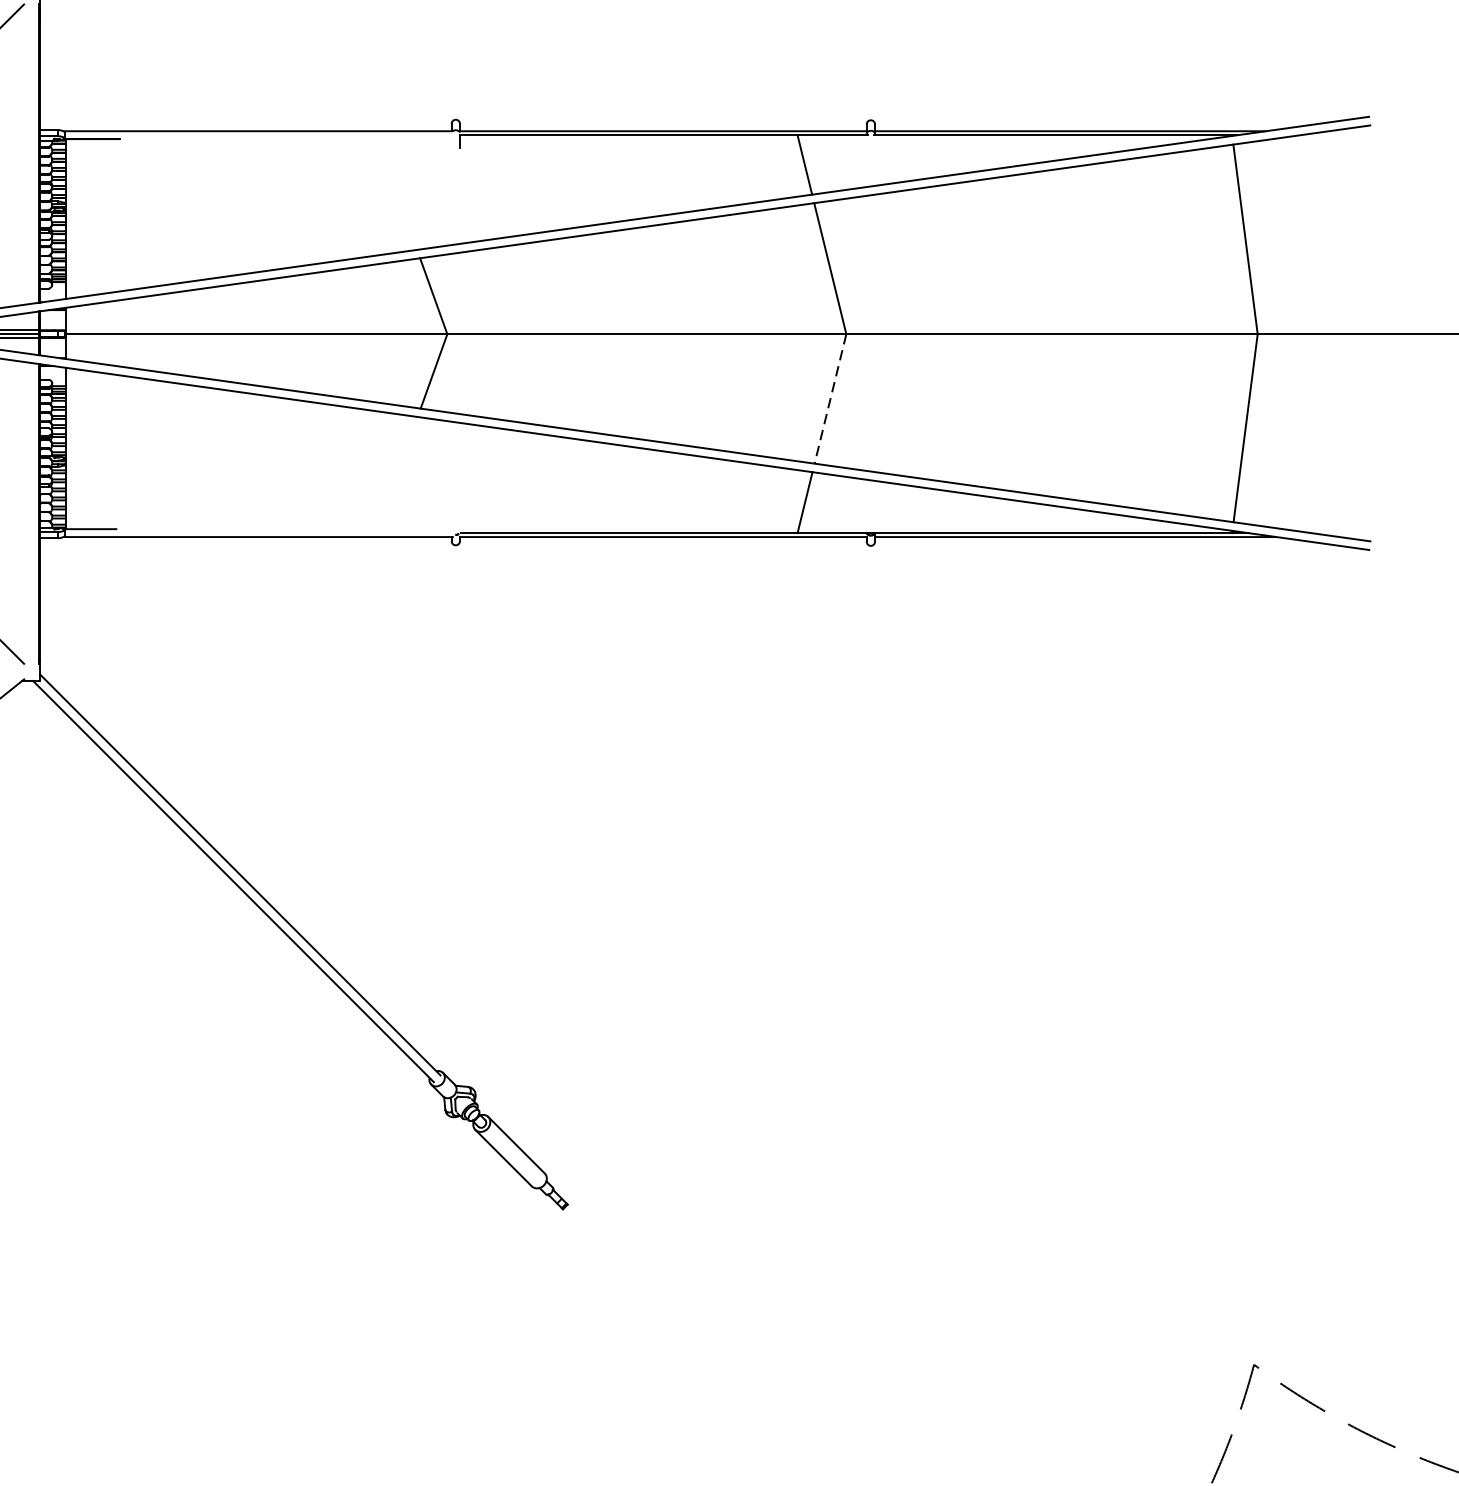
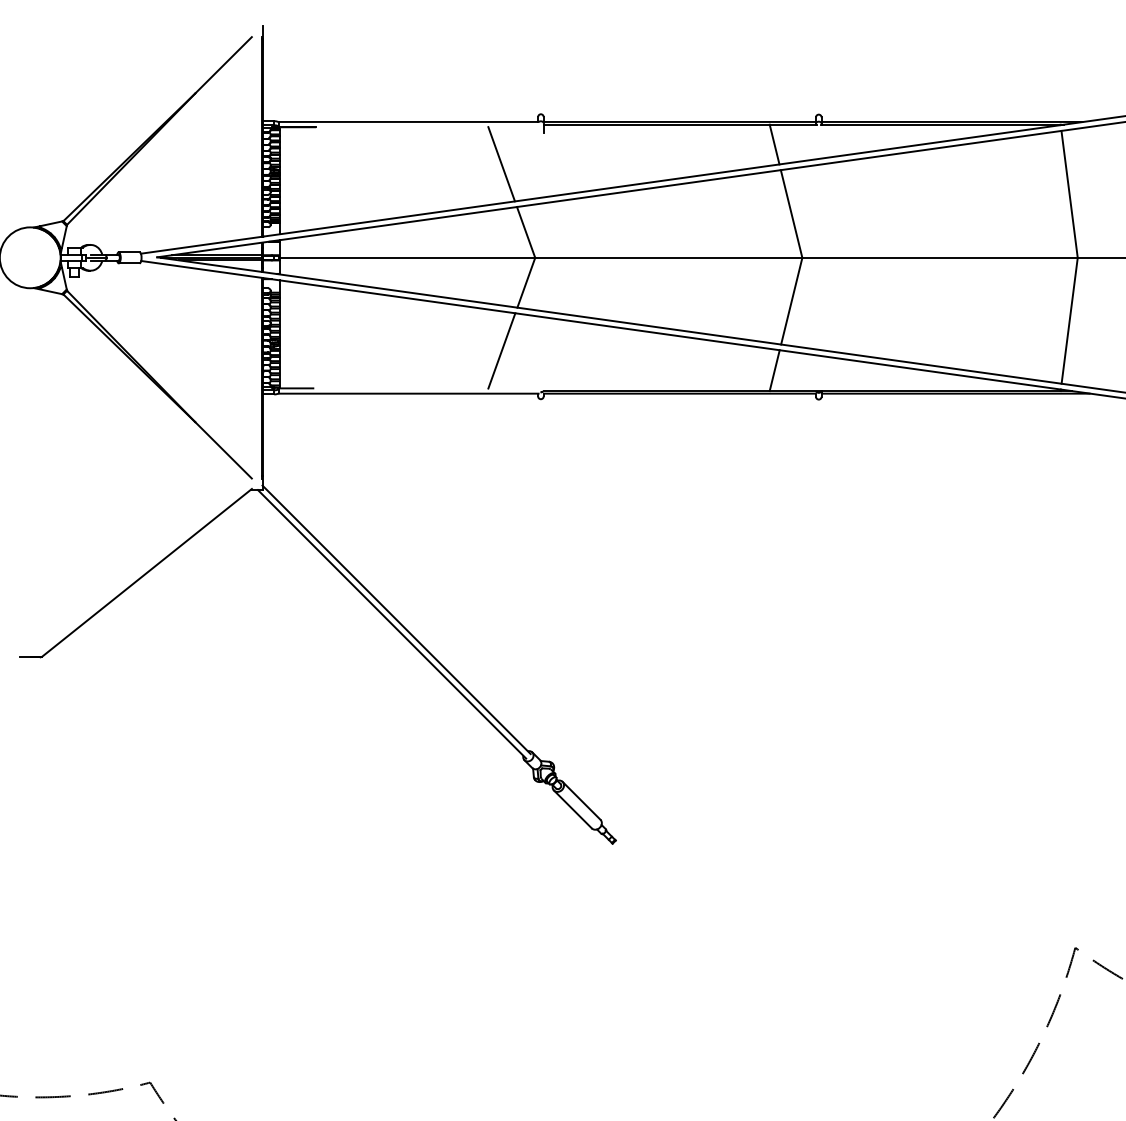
line: (396, 194) -> (501, 164), added
line: (830, 399) -> (791, 301), dashed -> solid
line: (396, 472) -> (501, 350), added

